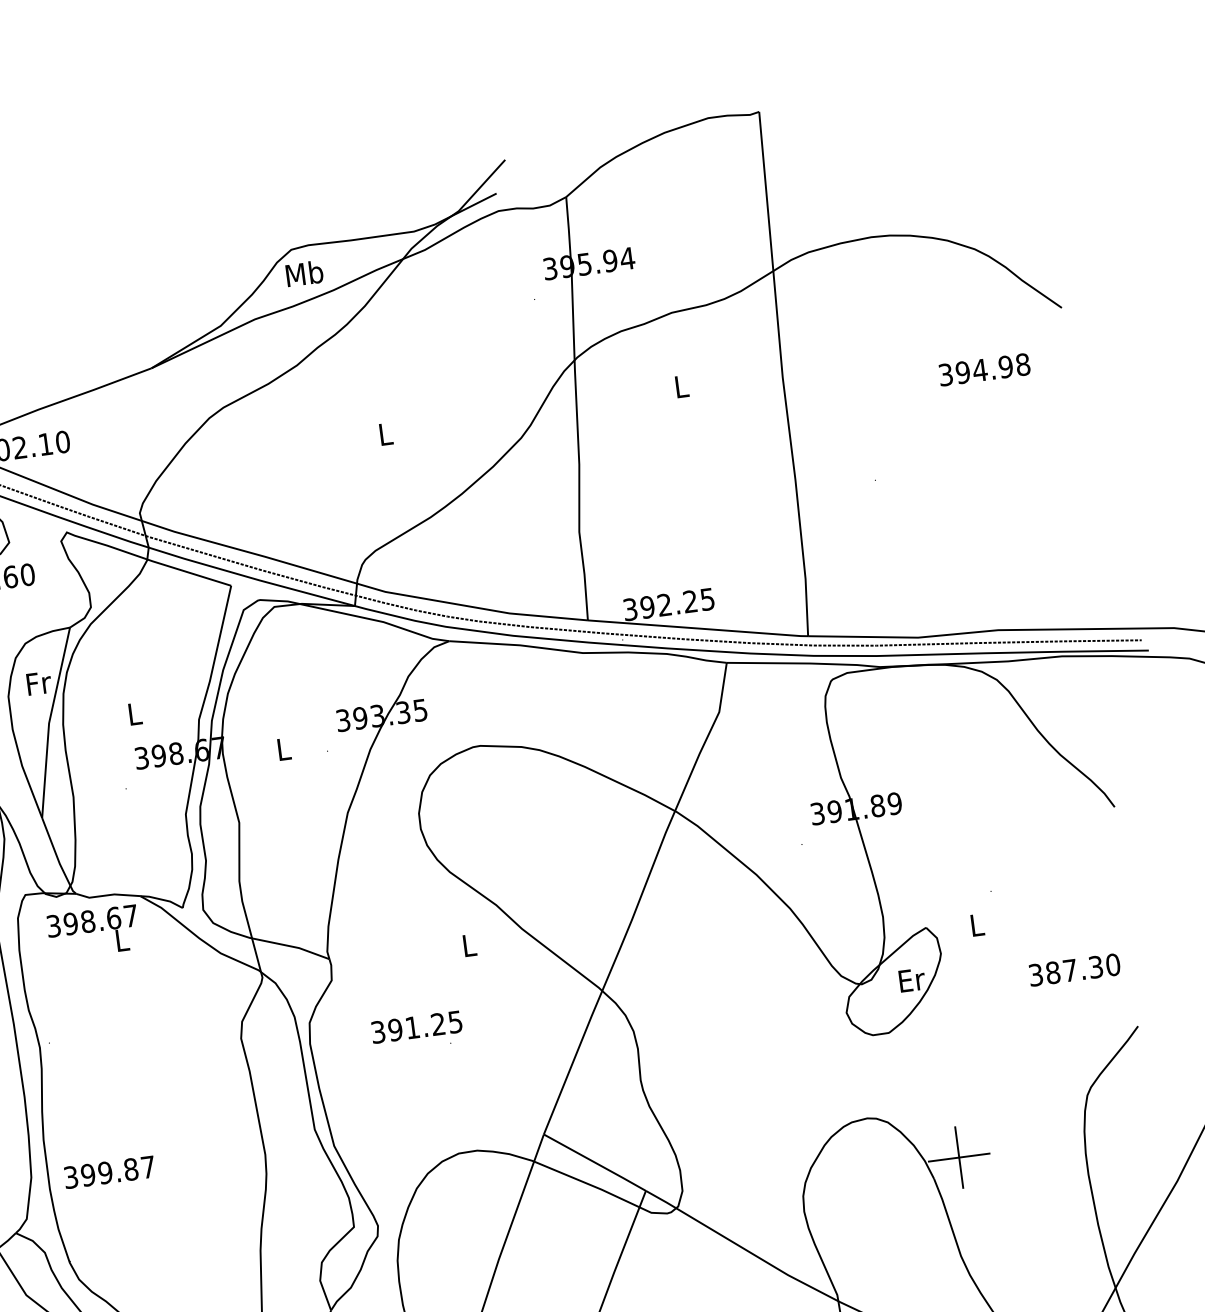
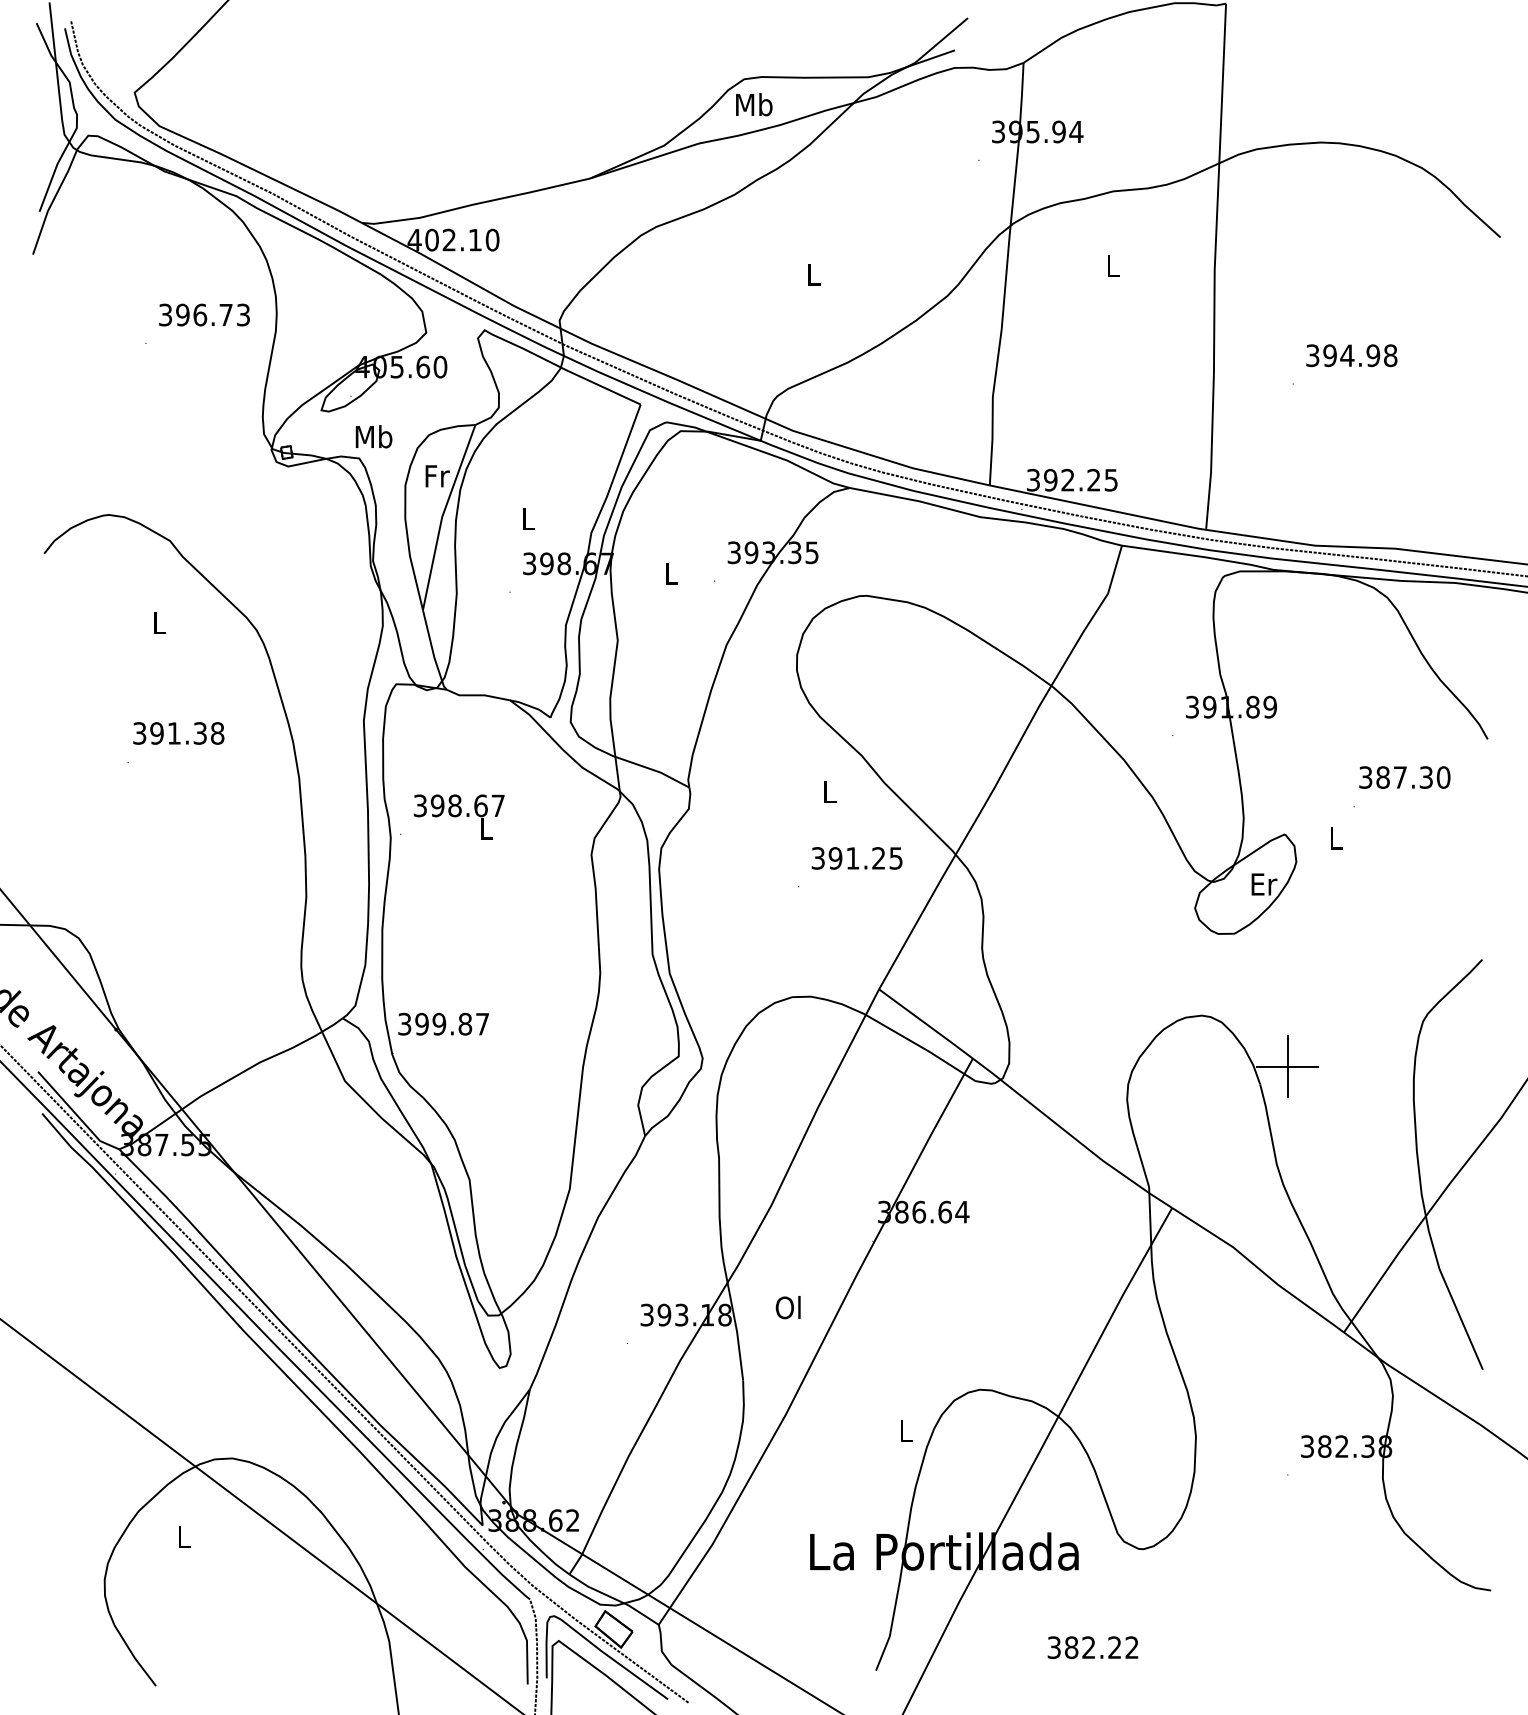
text: (984, 369) -> (1351, 355), moved
text: (92, 931) -> (458, 816), moved
text: (1074, 969) -> (1404, 777), moved
text: (416, 1027) -> (856, 858), moved
text: (109, 1171) -> (443, 1023), moved

